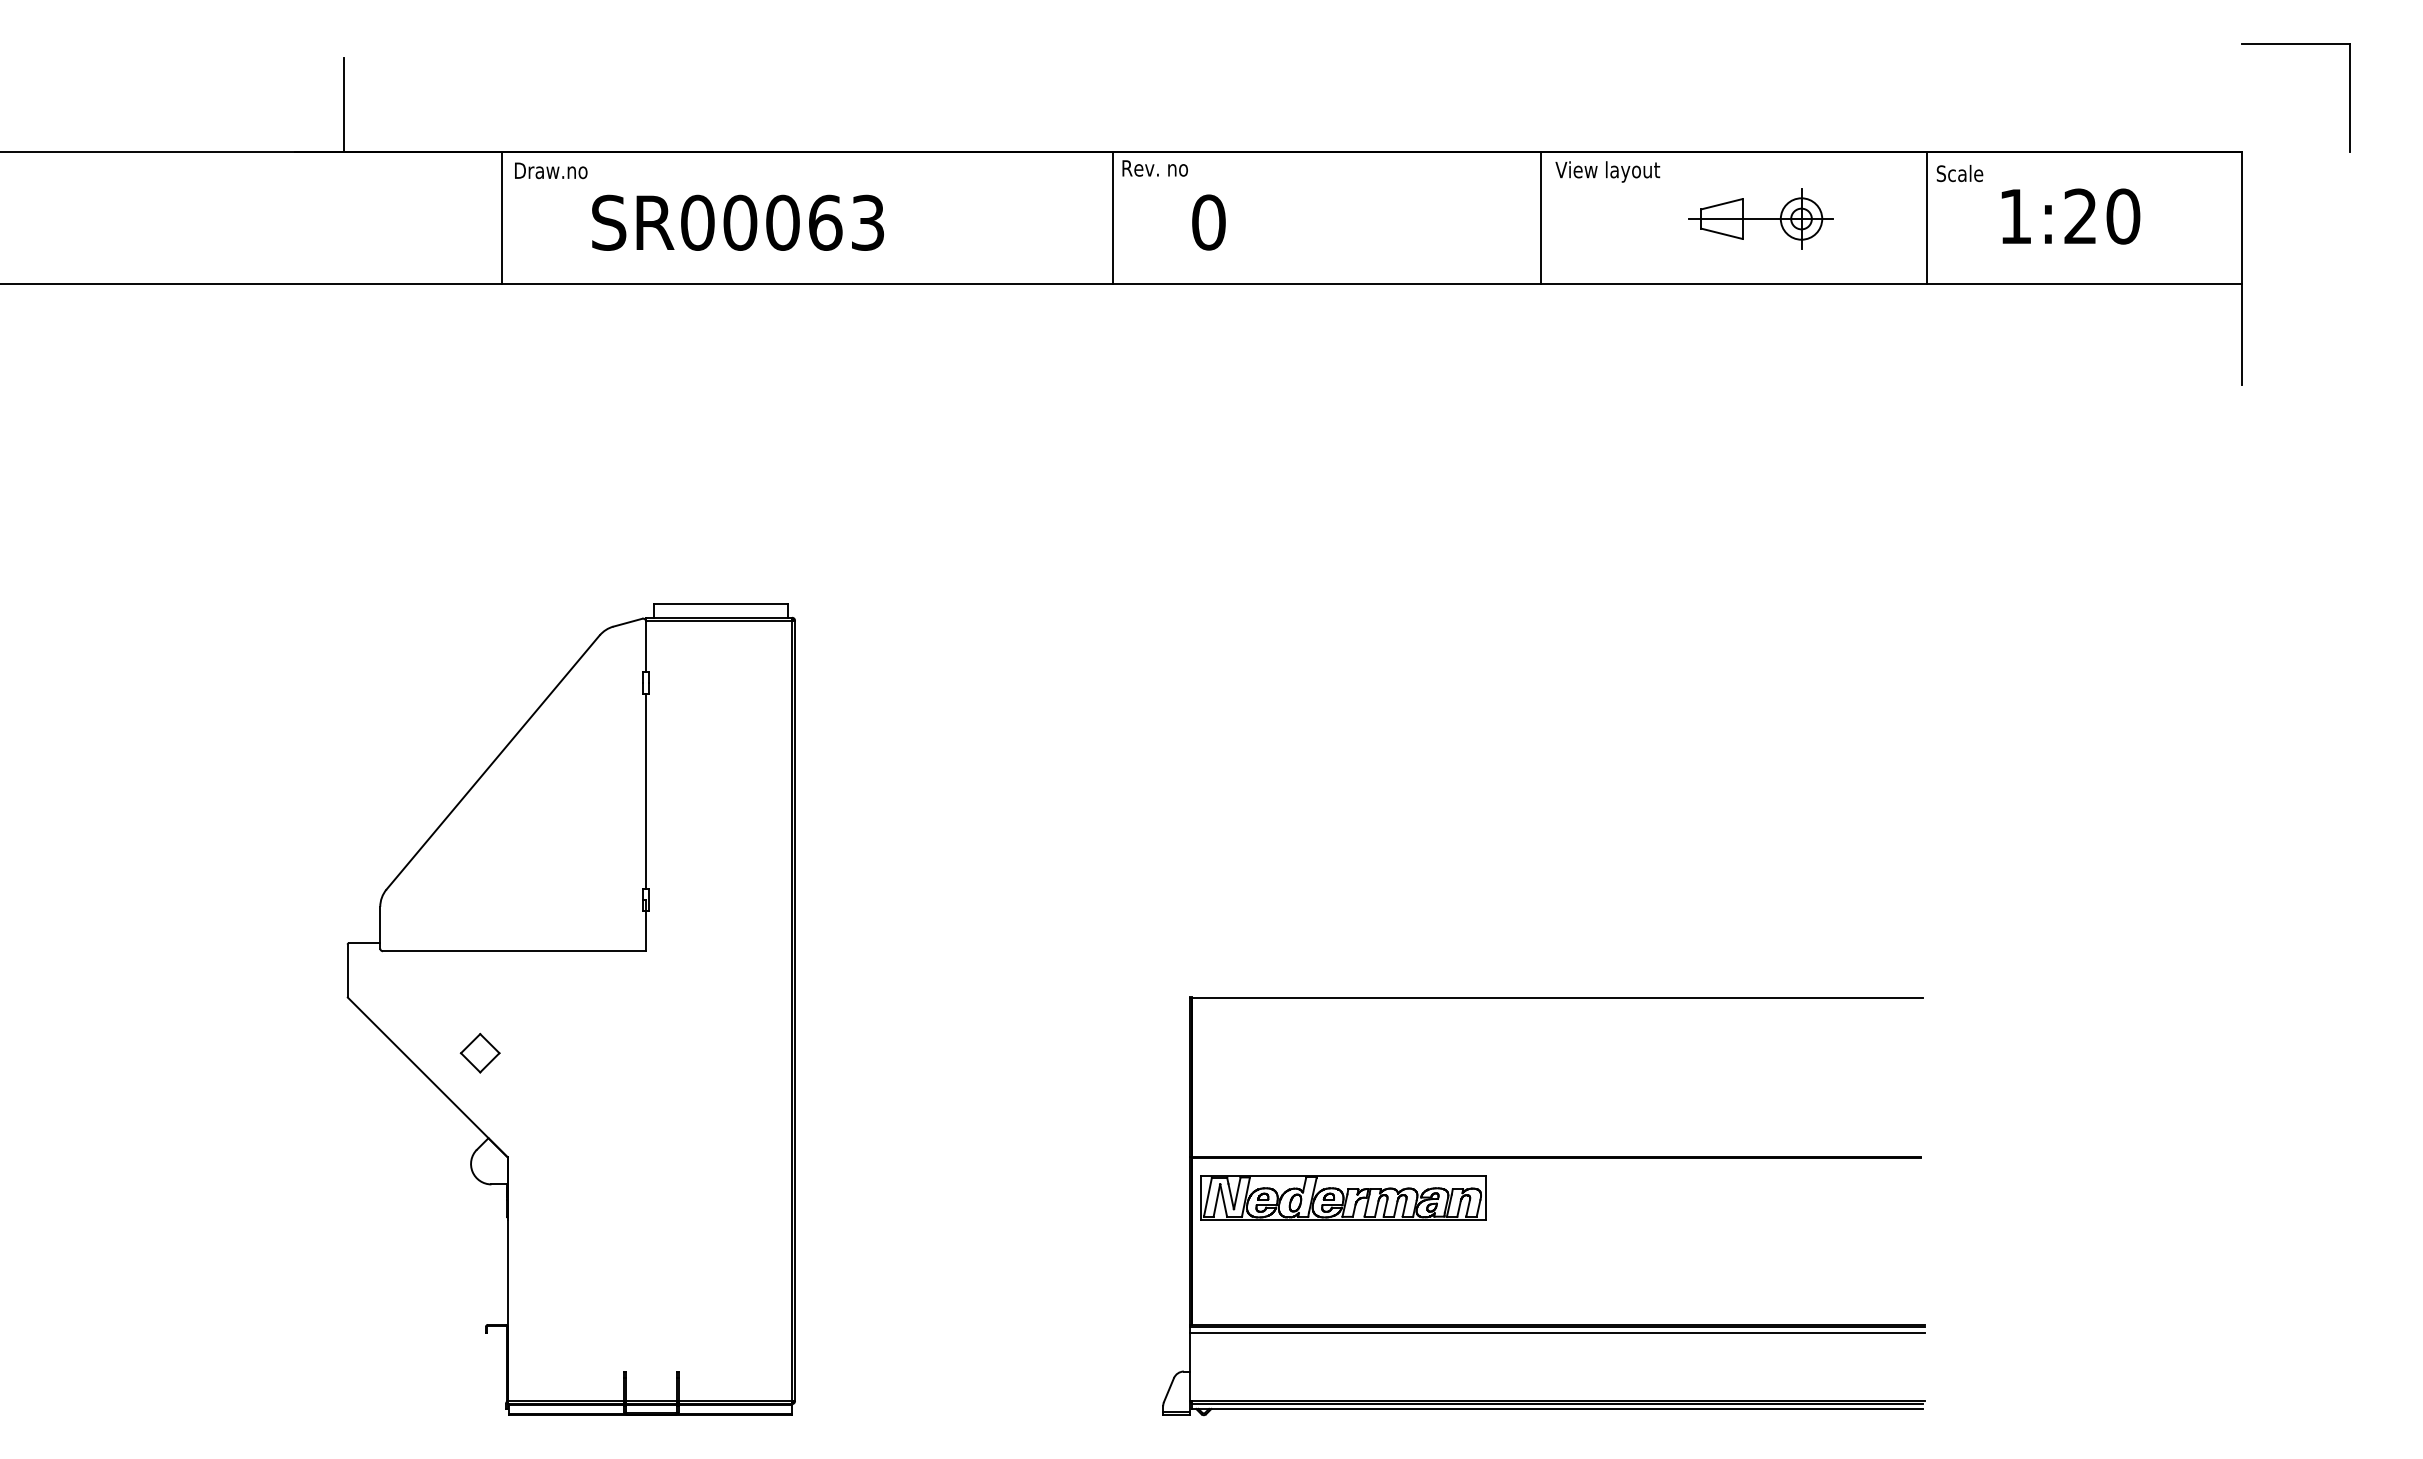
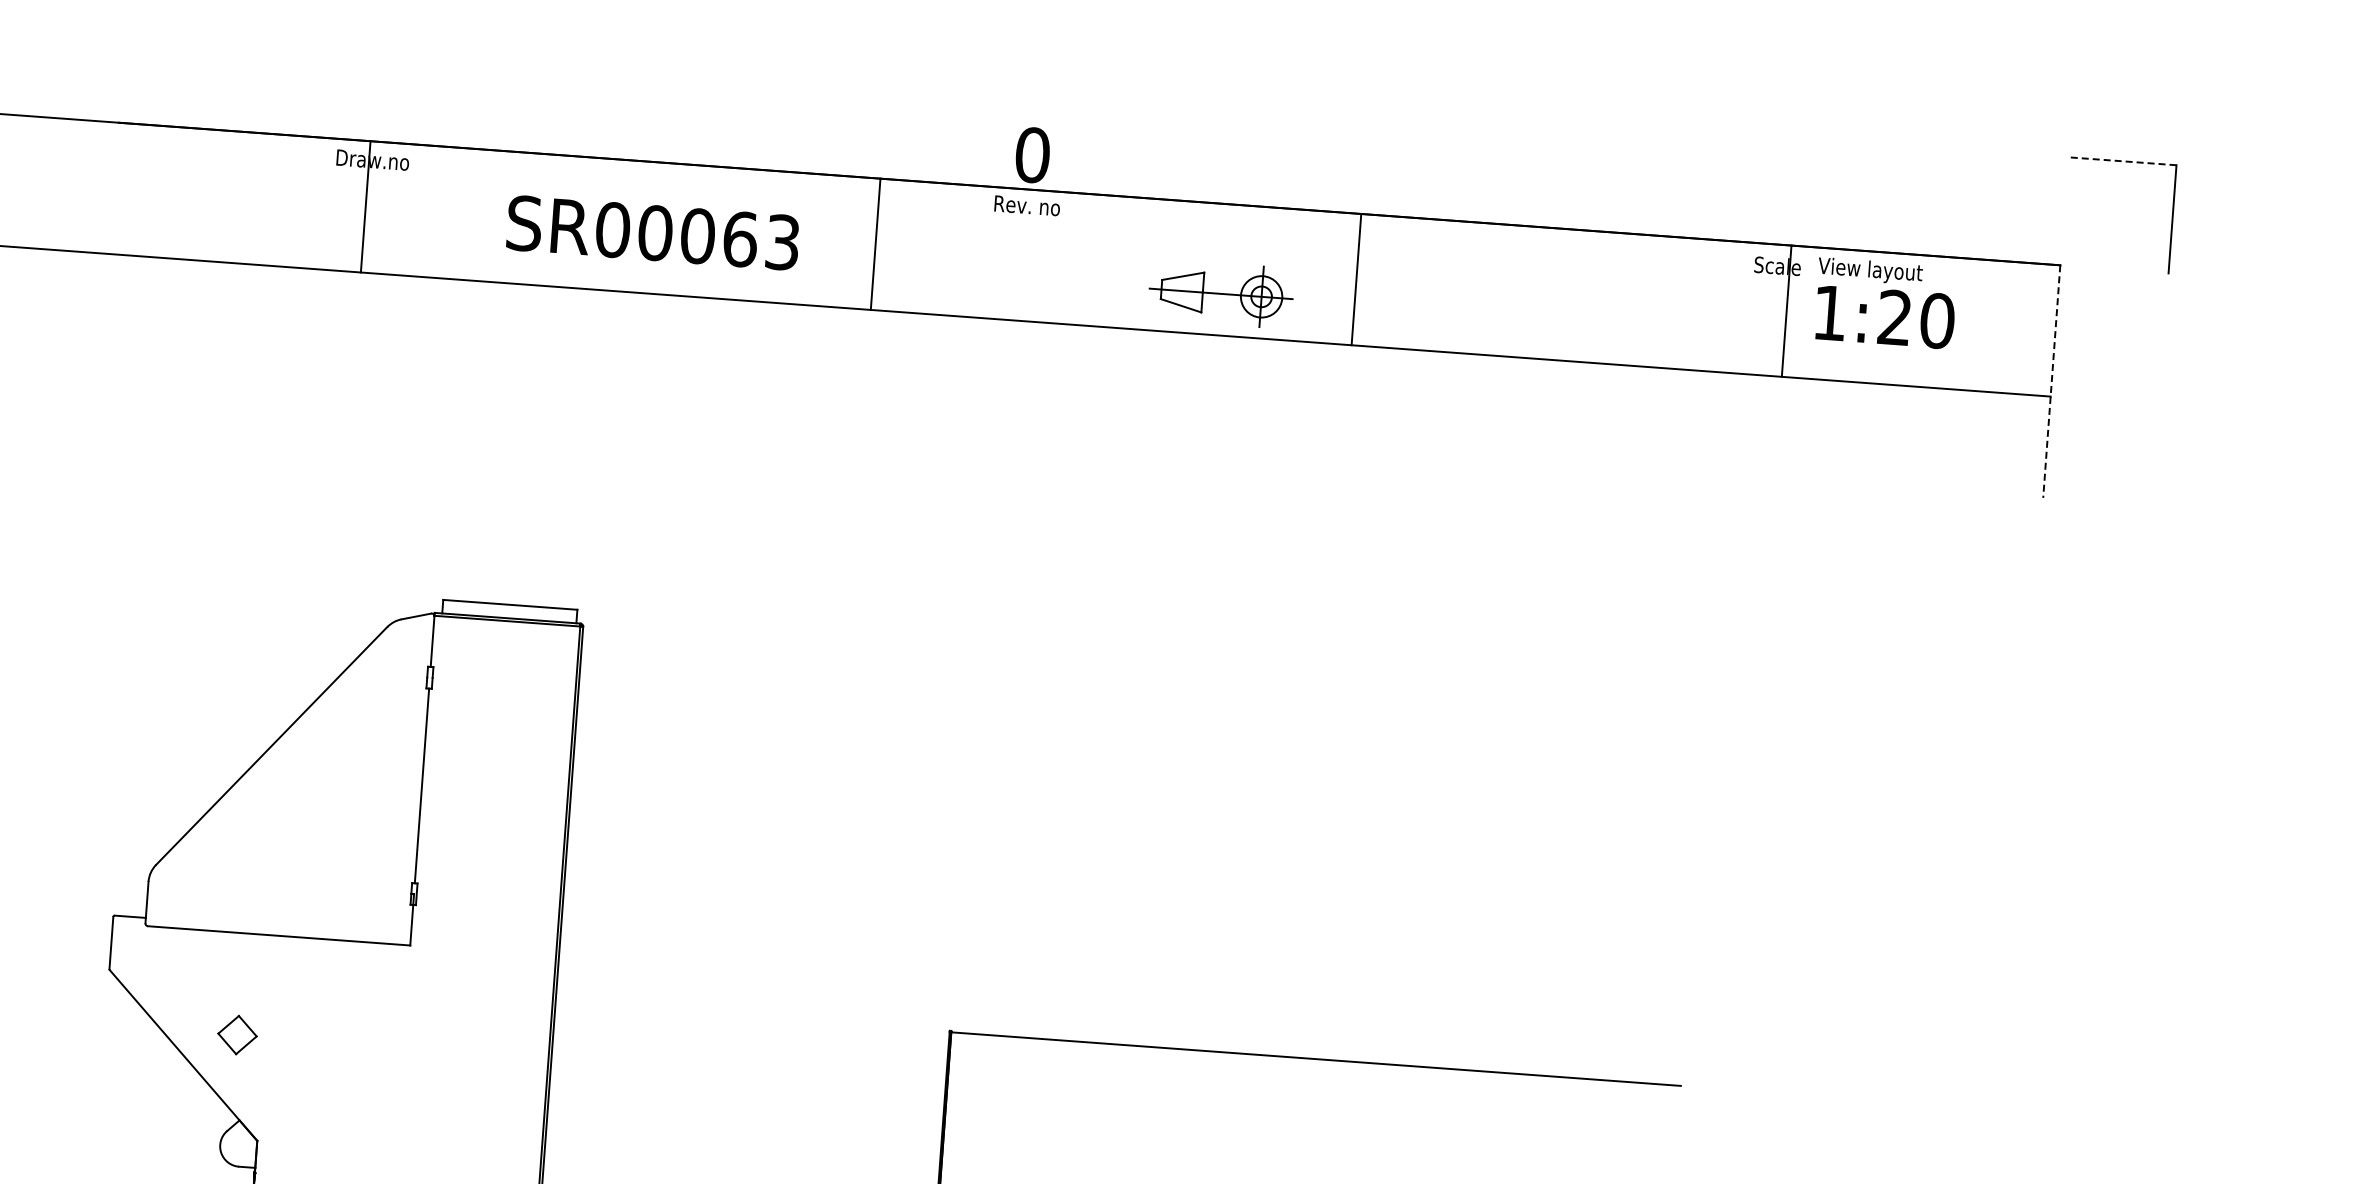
line: (2295, 43) -> (2121, 160), solid -> dashed
line: (343, 105) -> (170, 79), removed
text: (1154, 168) -> (1026, 205), moved
text: (1607, 171) -> (1870, 270), moved
line: (502, 217) -> (365, 206), moved
line: (1112, 217) -> (875, 243), moved
line: (1927, 217) -> (1786, 310), moved
part: (1760, 218) -> (1220, 293), moved
text: (737, 222) -> (652, 232), moved
text: (1208, 222) -> (1032, 155), moved
line: (2241, 268) -> (2051, 381), solid -> dashed

